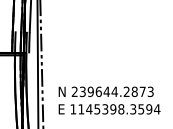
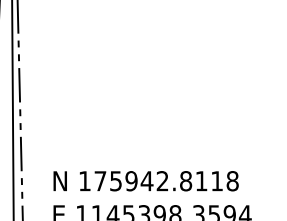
text: (112, 91) -> (158, 180), 239644.2873 -> 175942.8118

